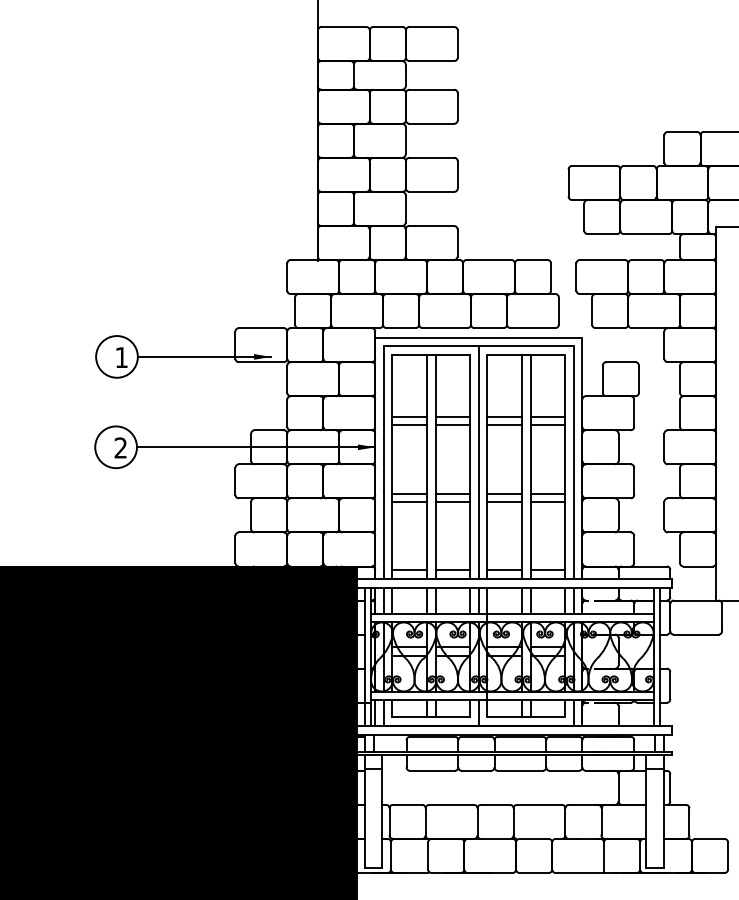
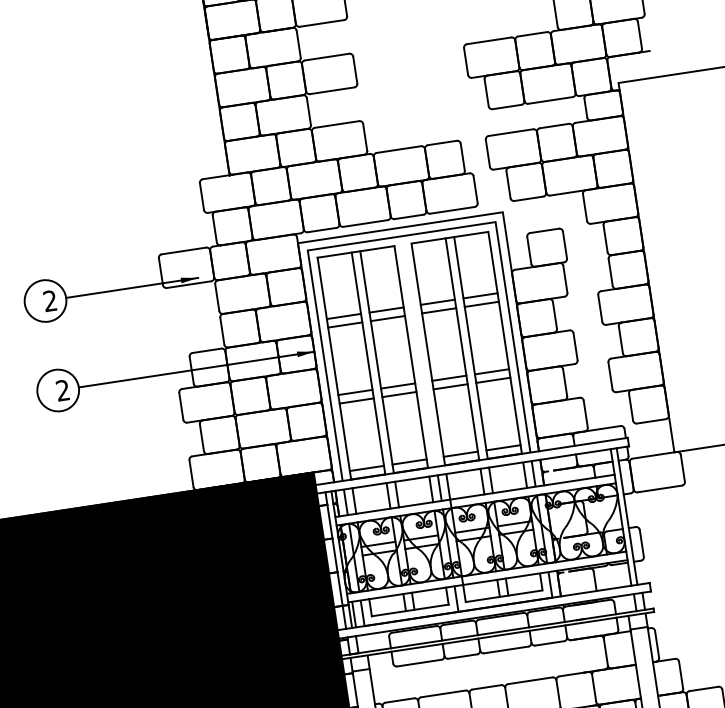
text: (121, 357) -> (50, 300), 1 -> 2
line: (478, 462) -> (418, 351), removed

